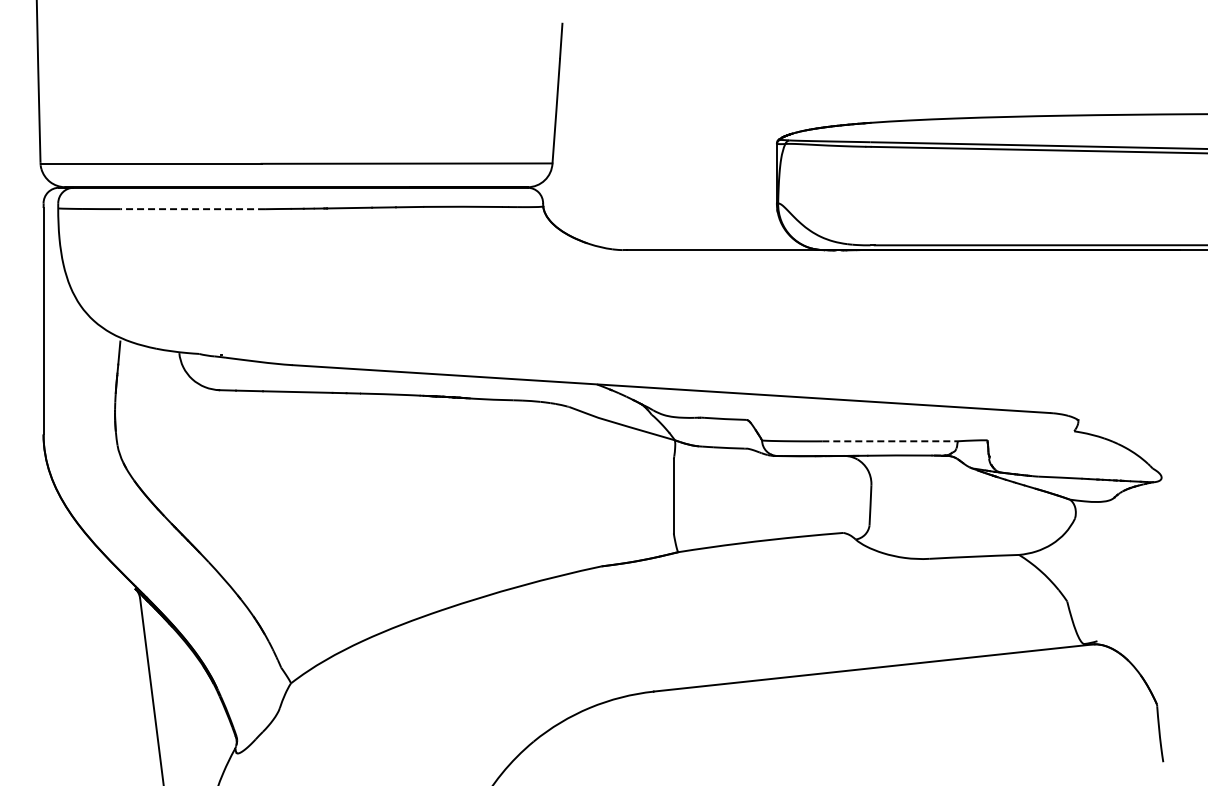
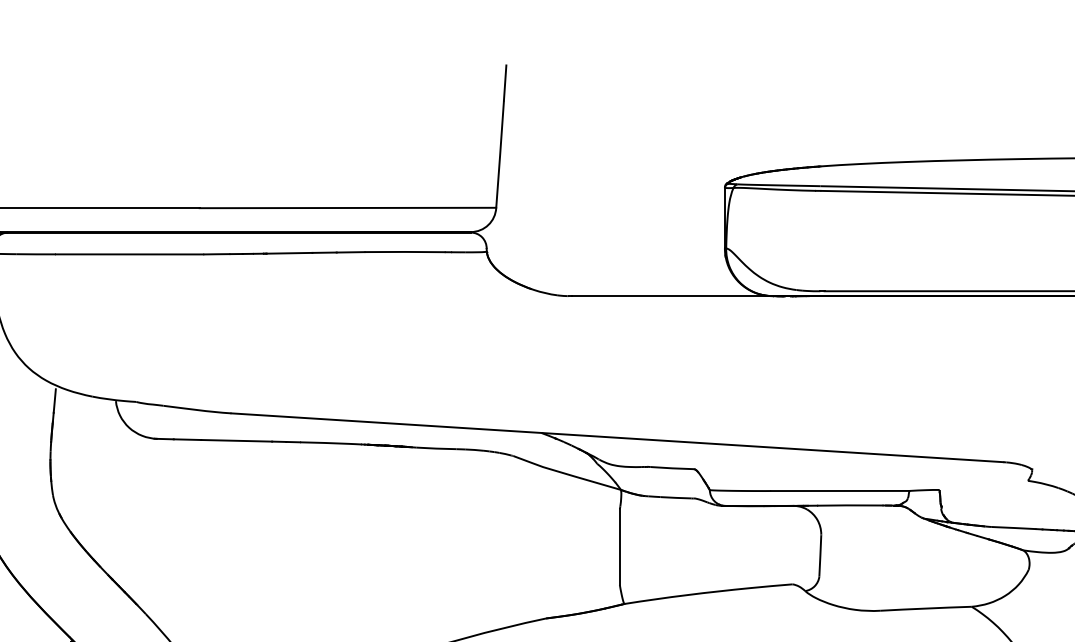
line: (192, 209) -> (129, 254), dashed -> solid
line: (890, 441) -> (840, 491), dashed -> solid

